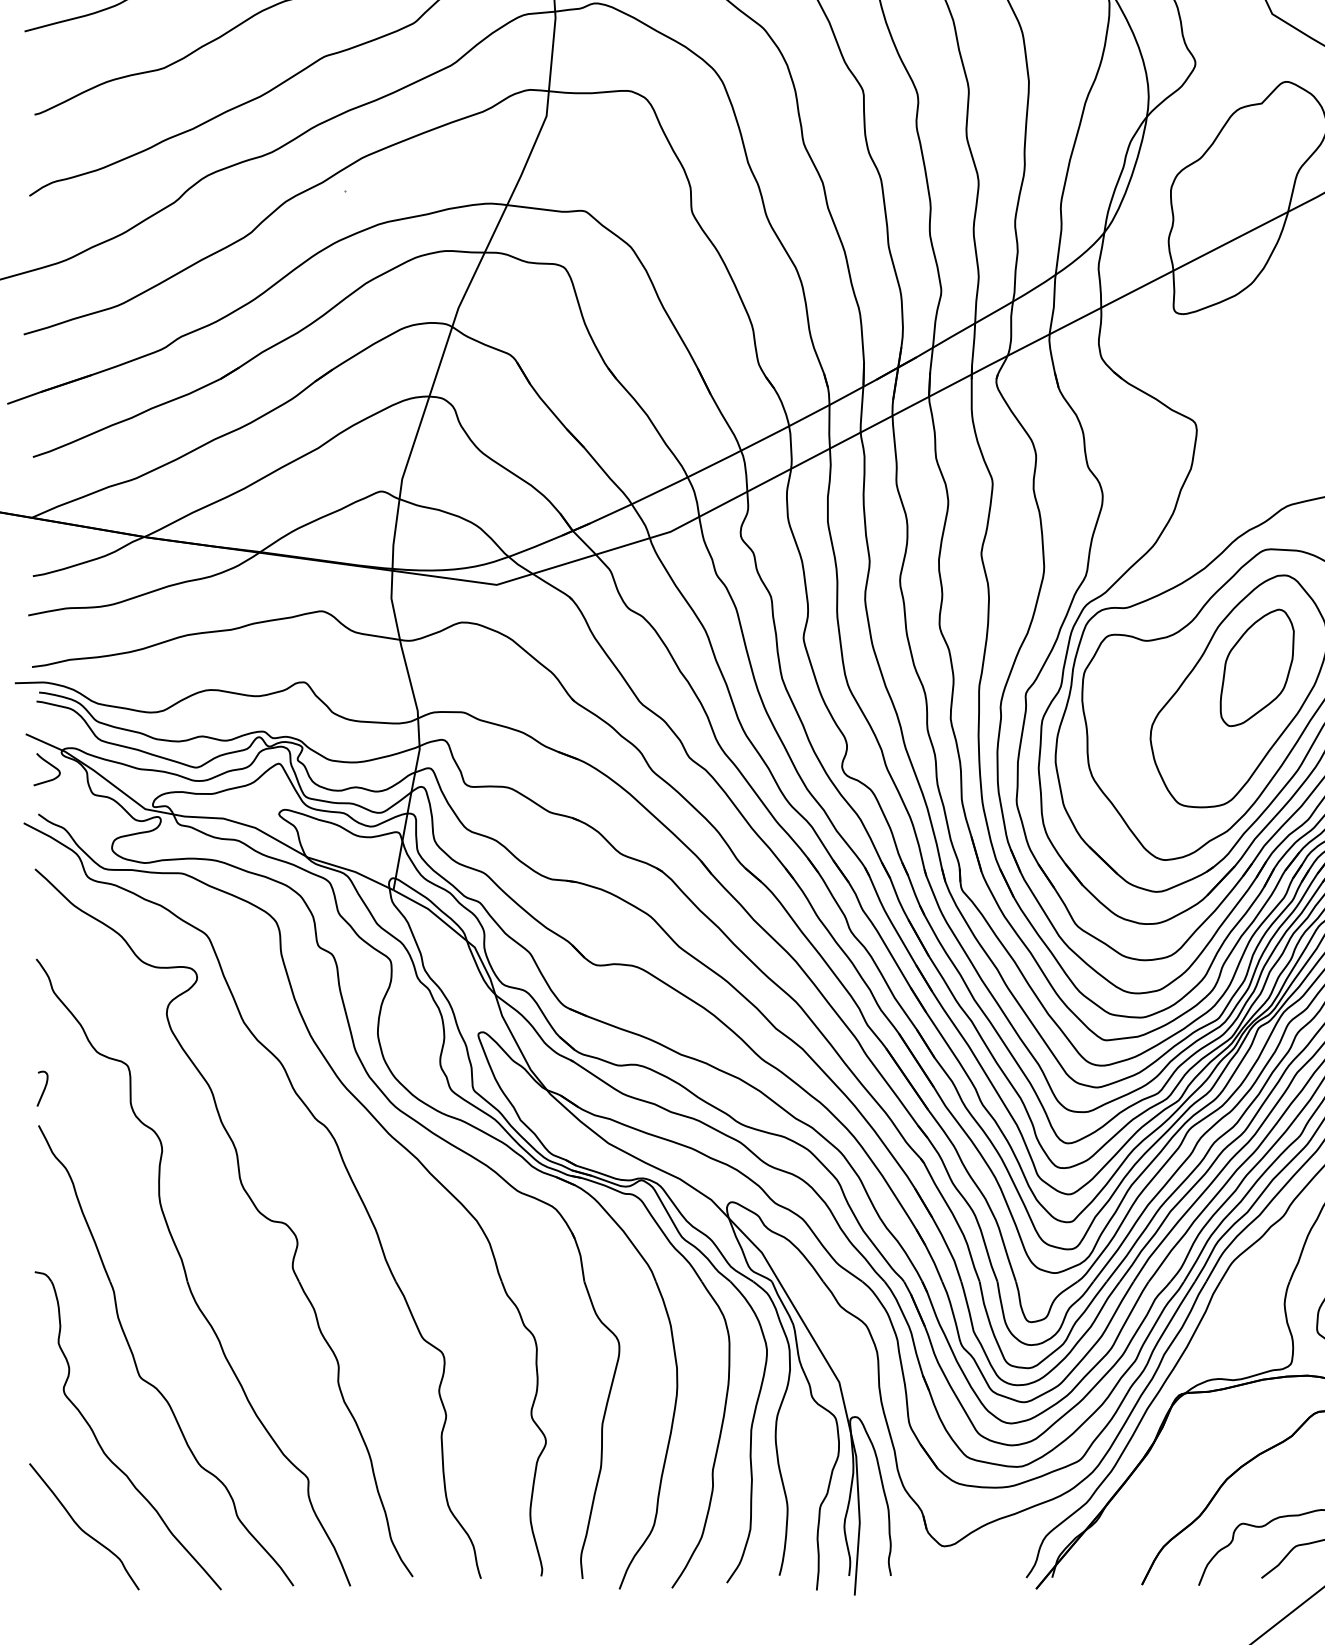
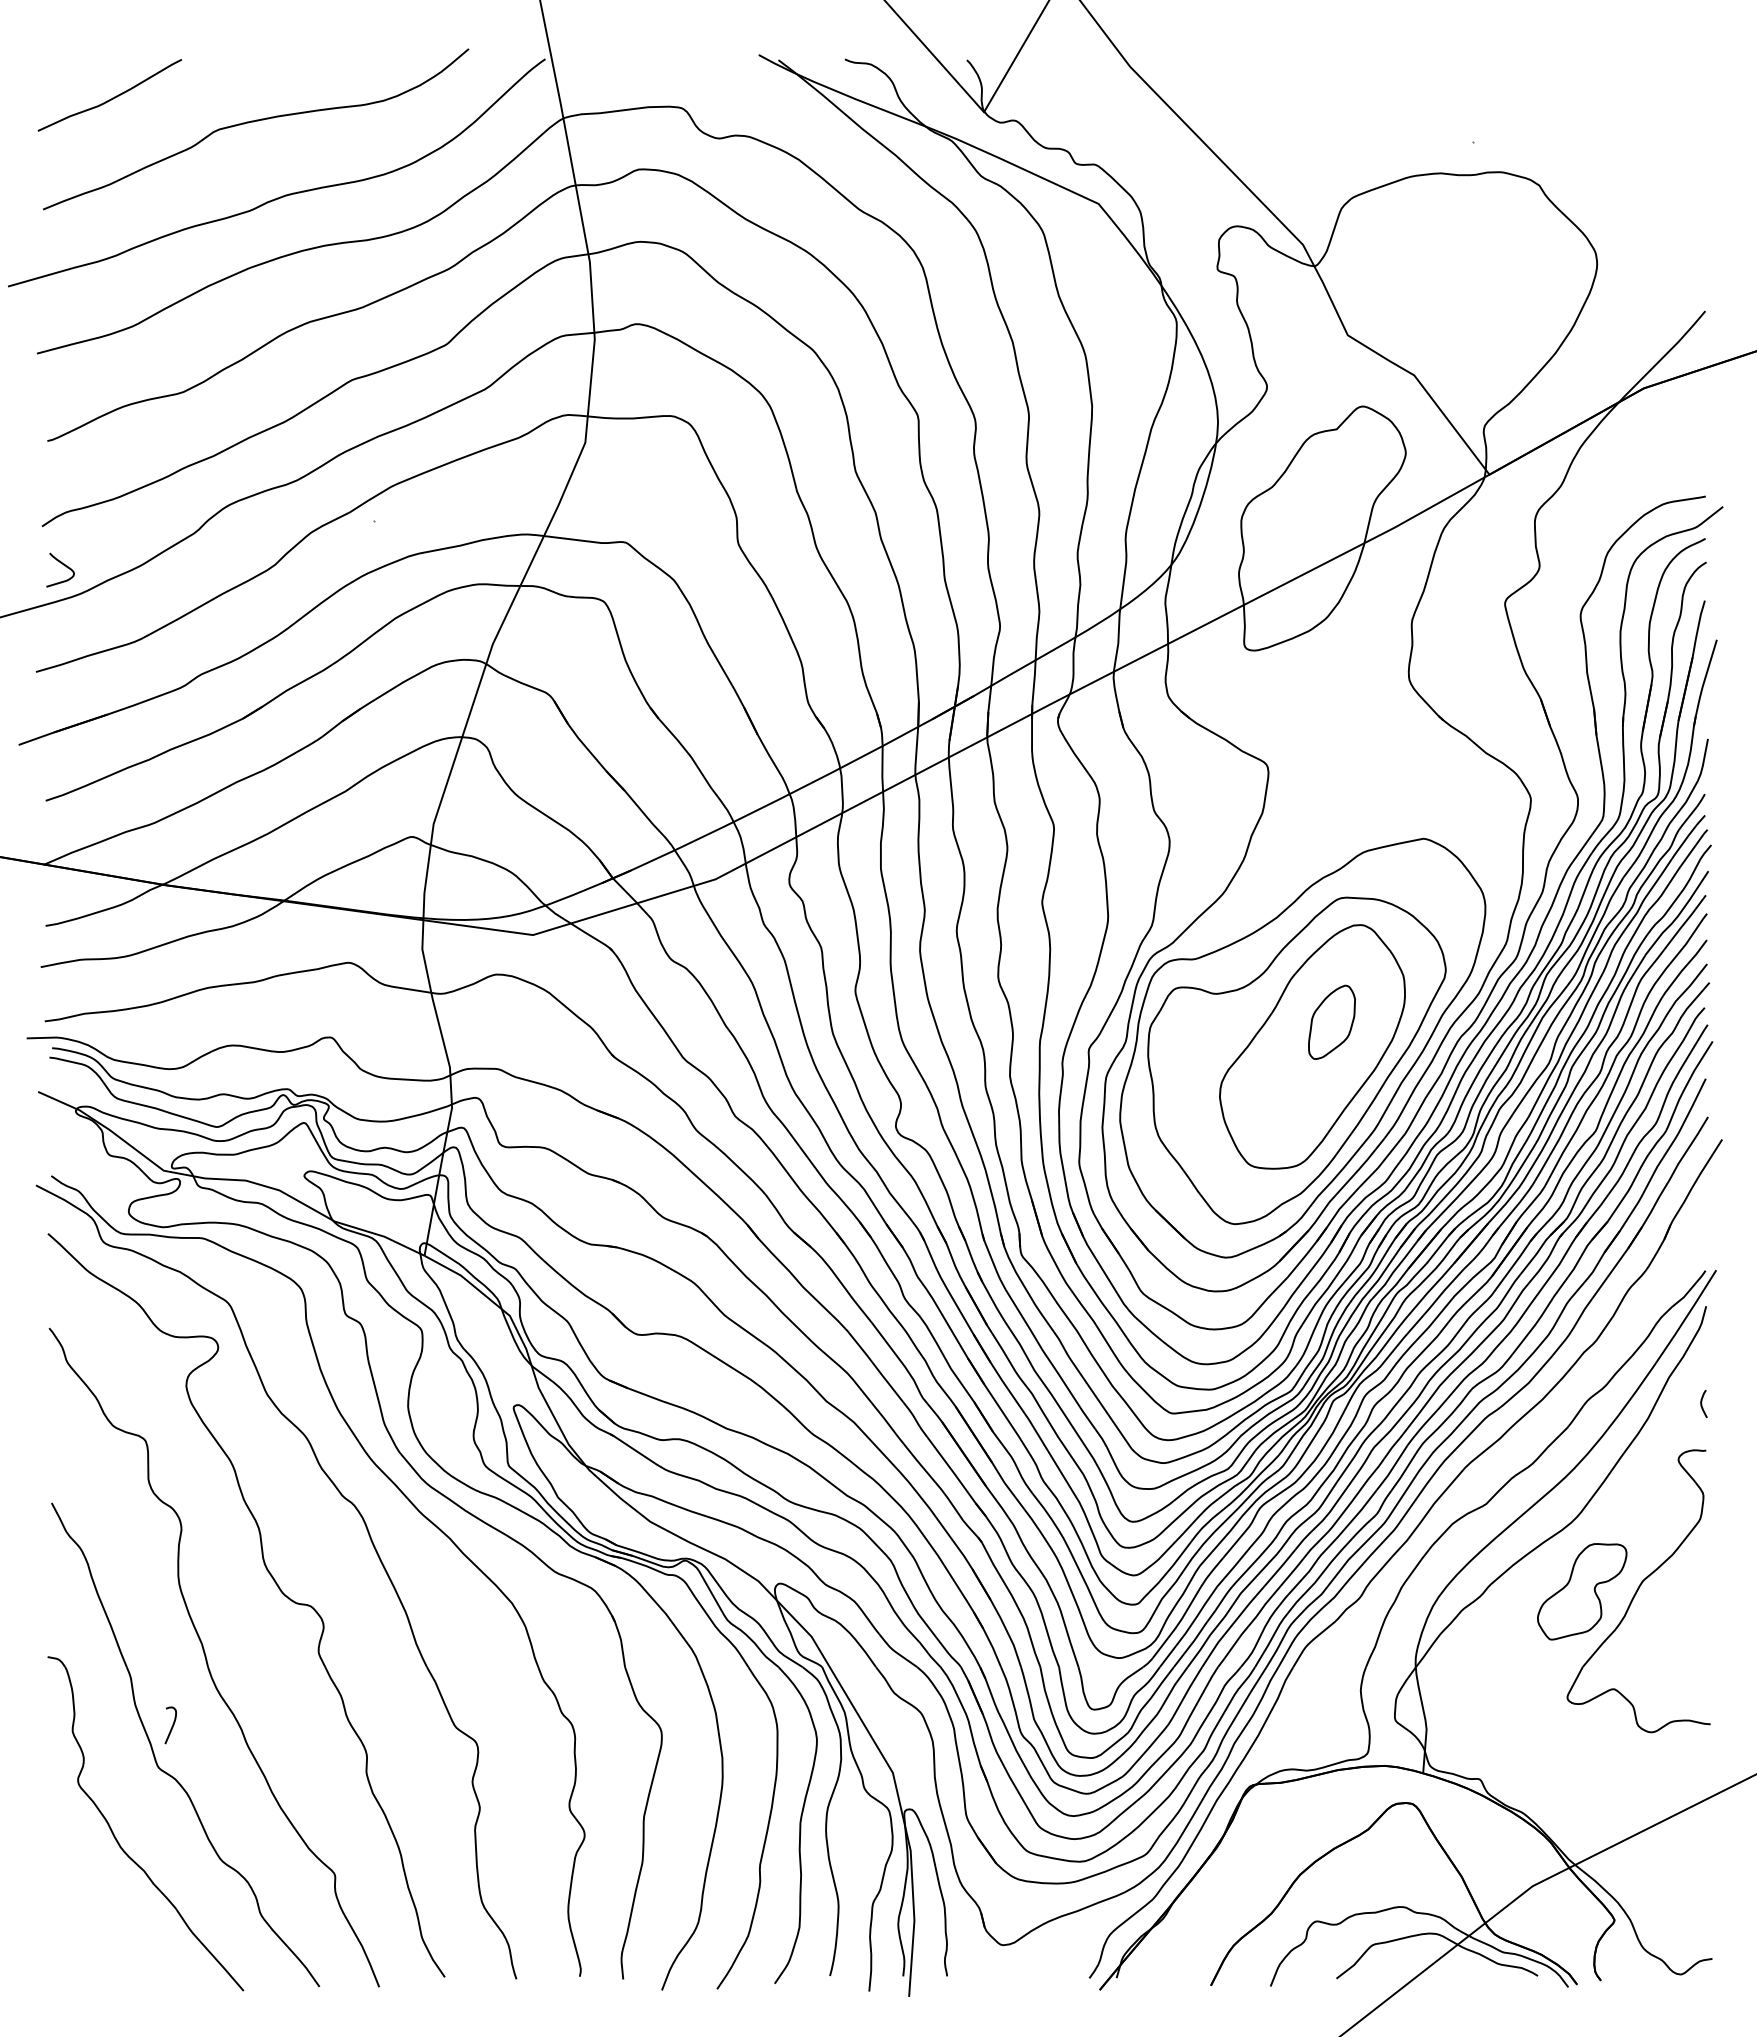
part: (1256, 668) -> (1331, 1022), size x0.6
curve: (49, 765) -> (63, 565), moved
curve: (43, 1089) -> (171, 1726), moved
curve: (82, 1528) -> (97, 1926), removed

